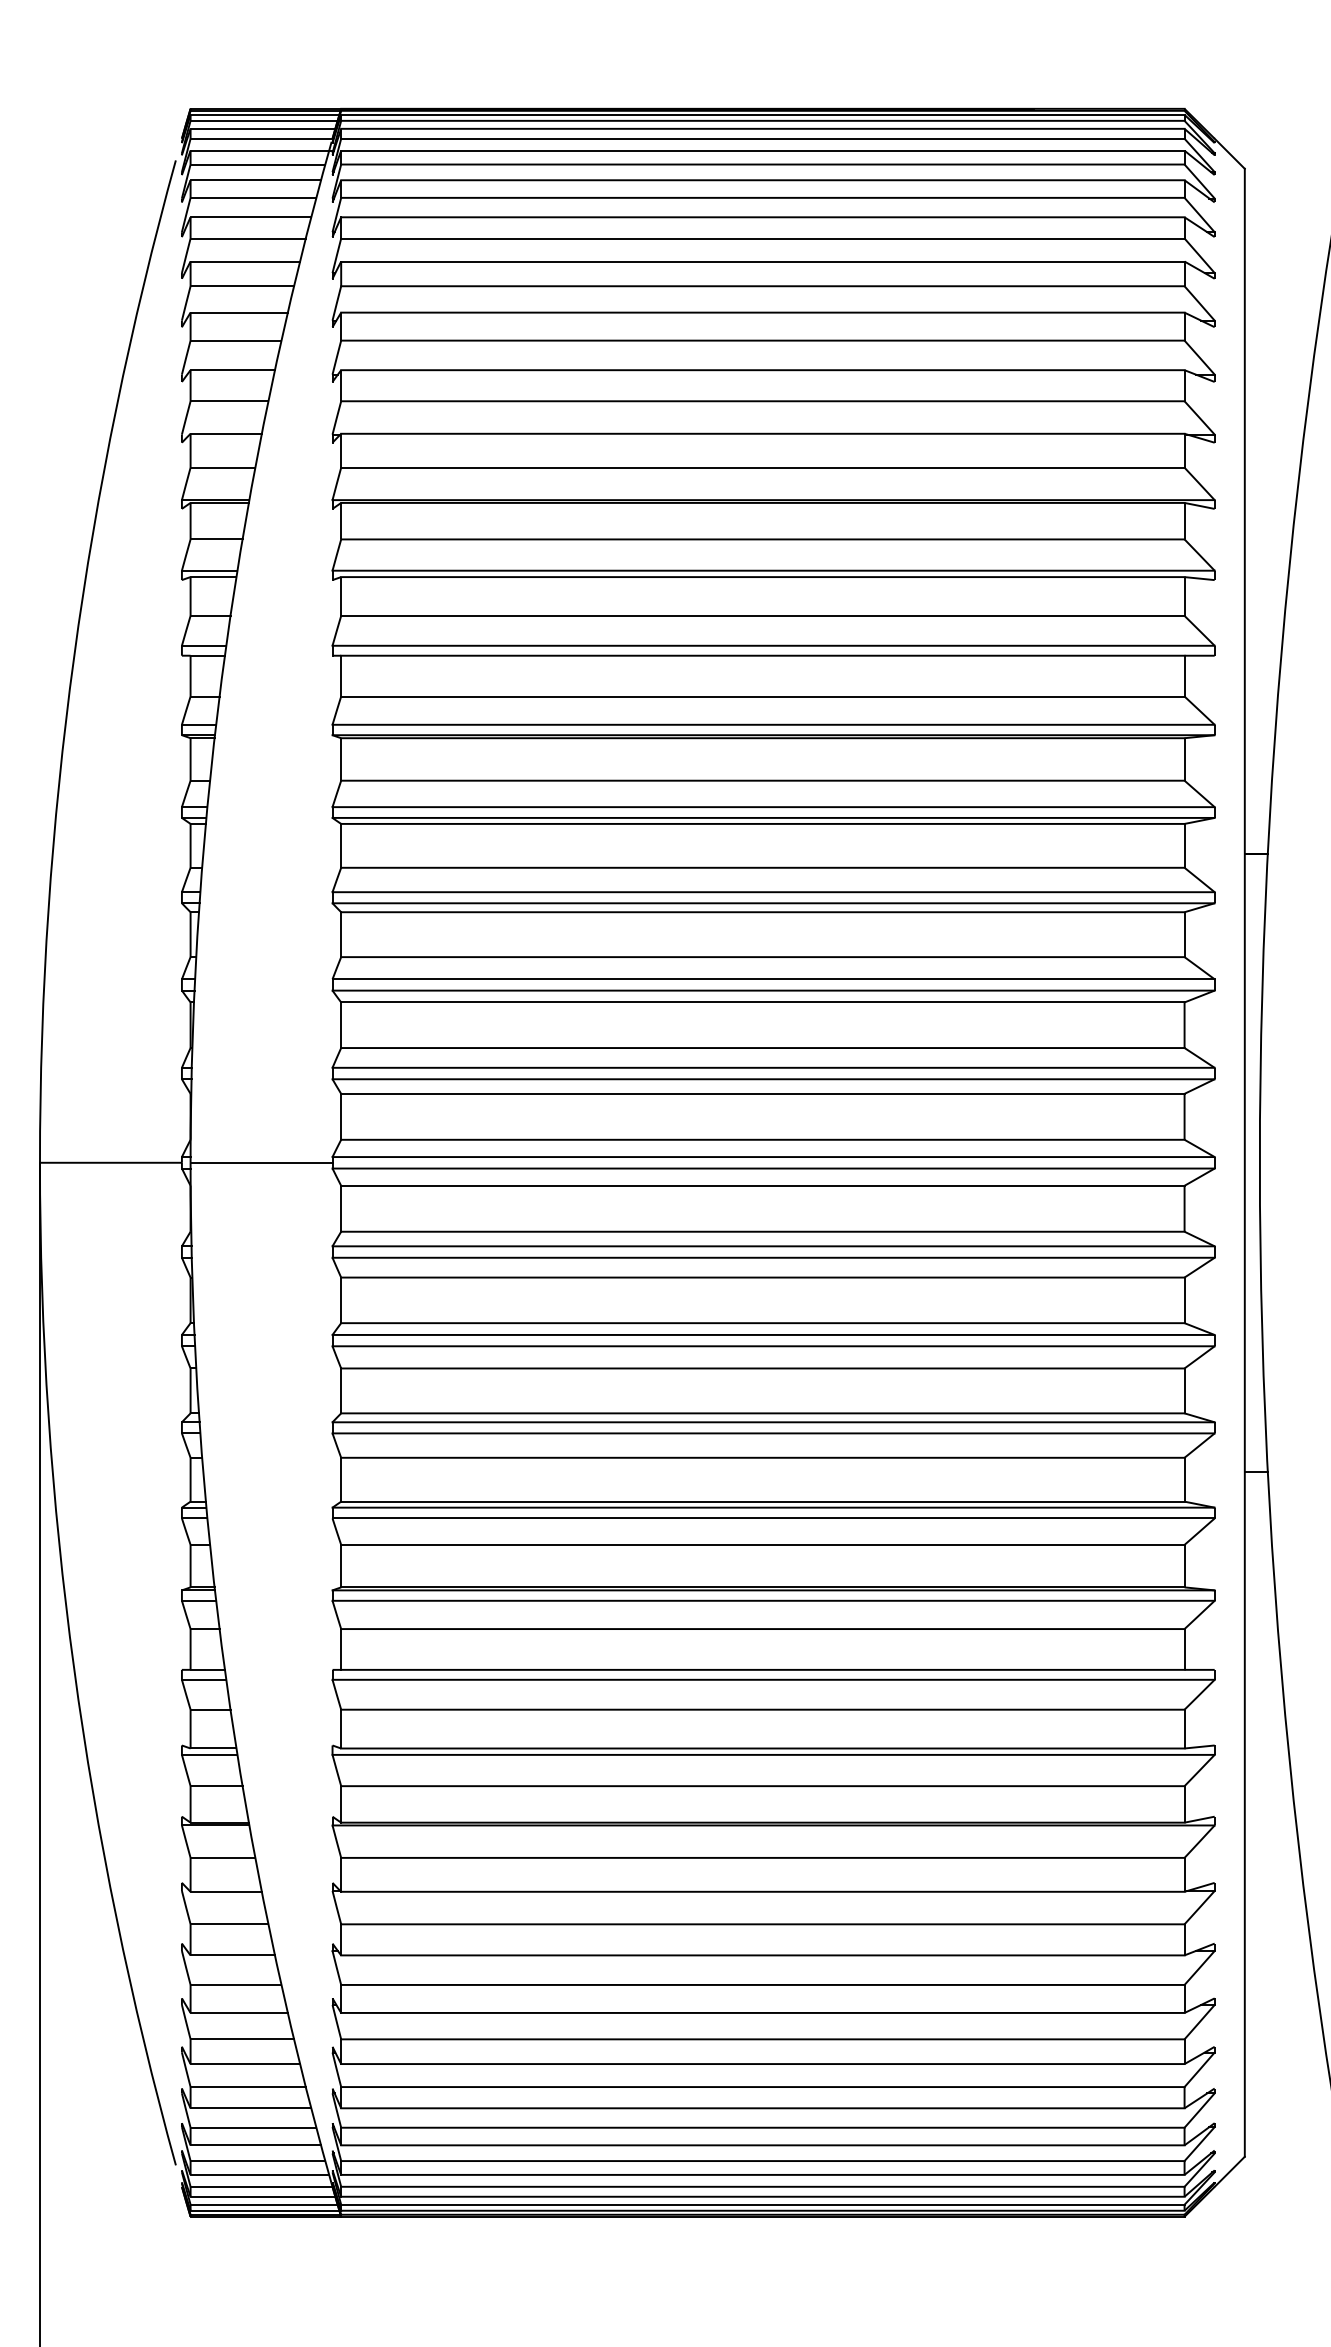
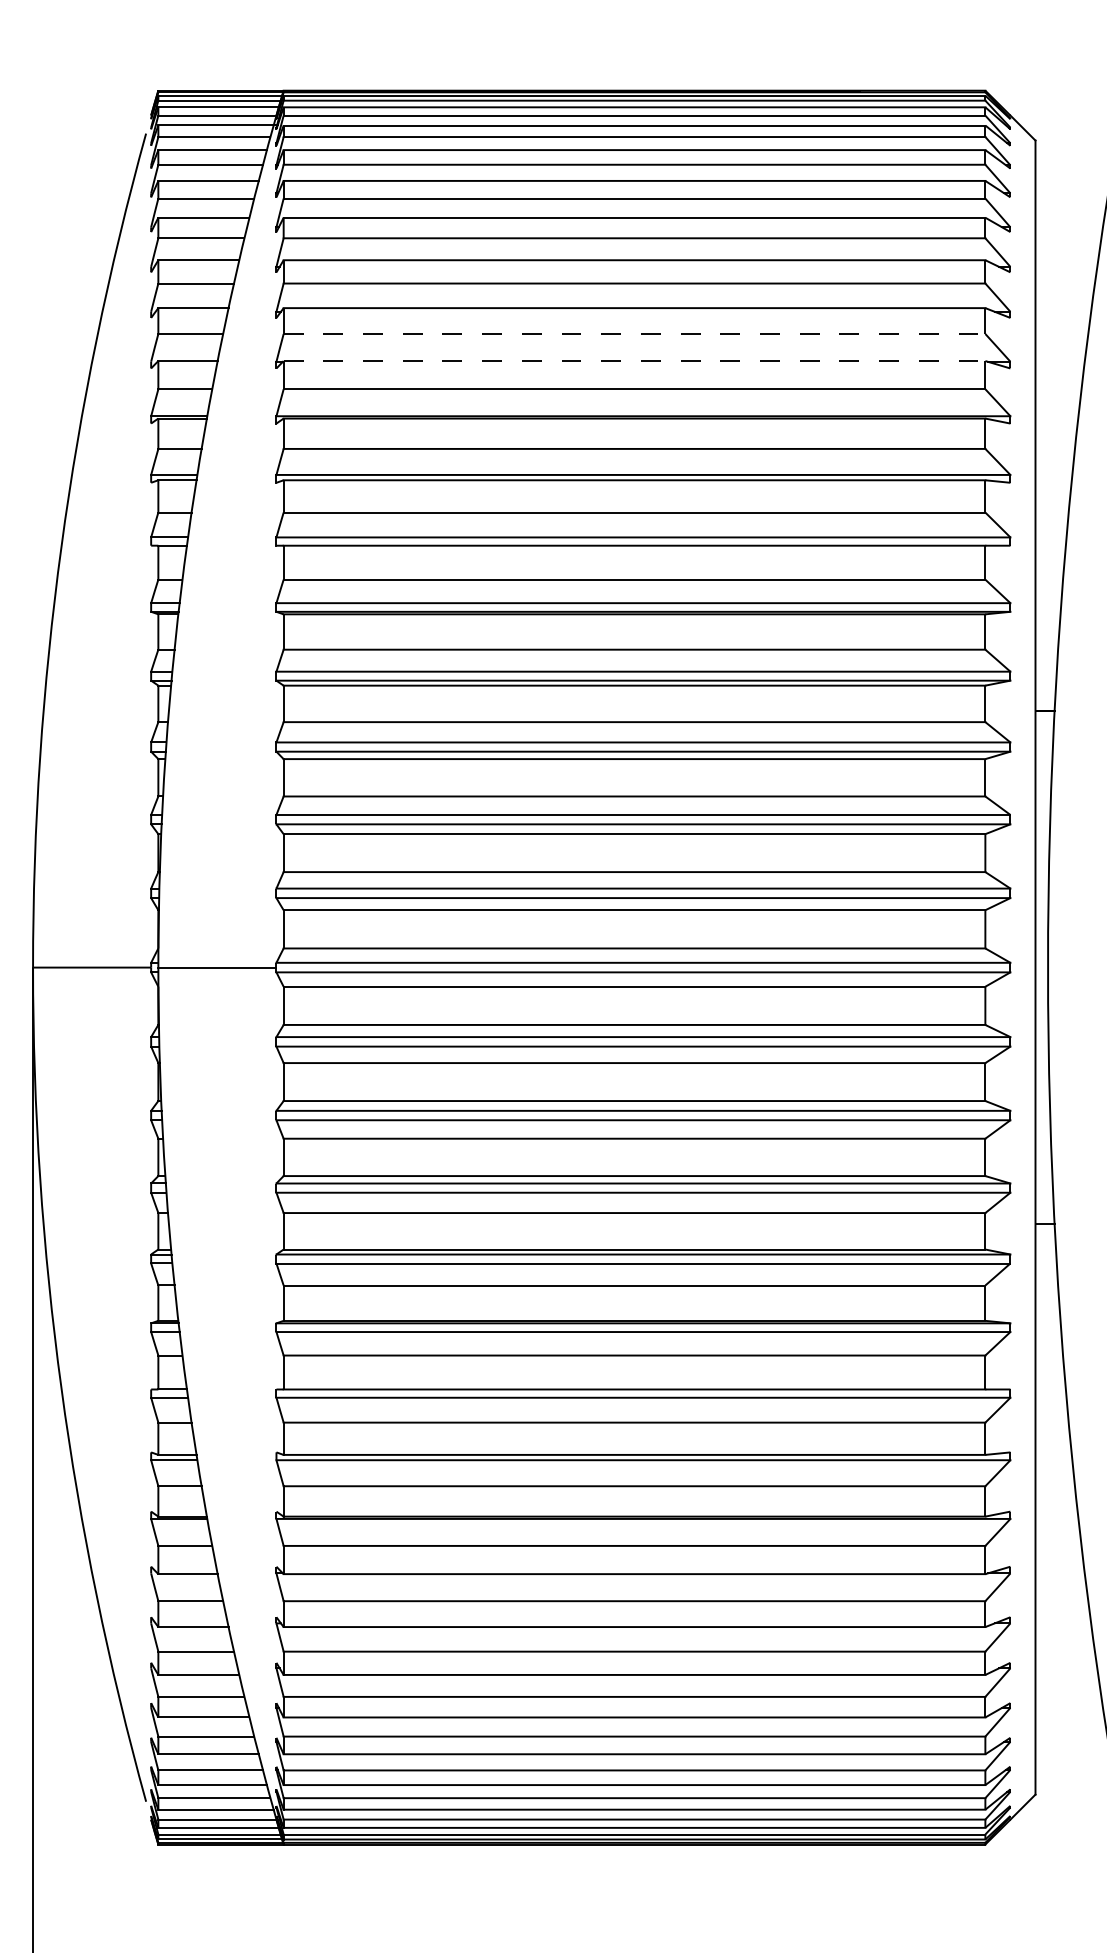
line: (762, 400) -> (634, 333), solid -> dashed
line: (762, 434) -> (634, 361), solid -> dashed

